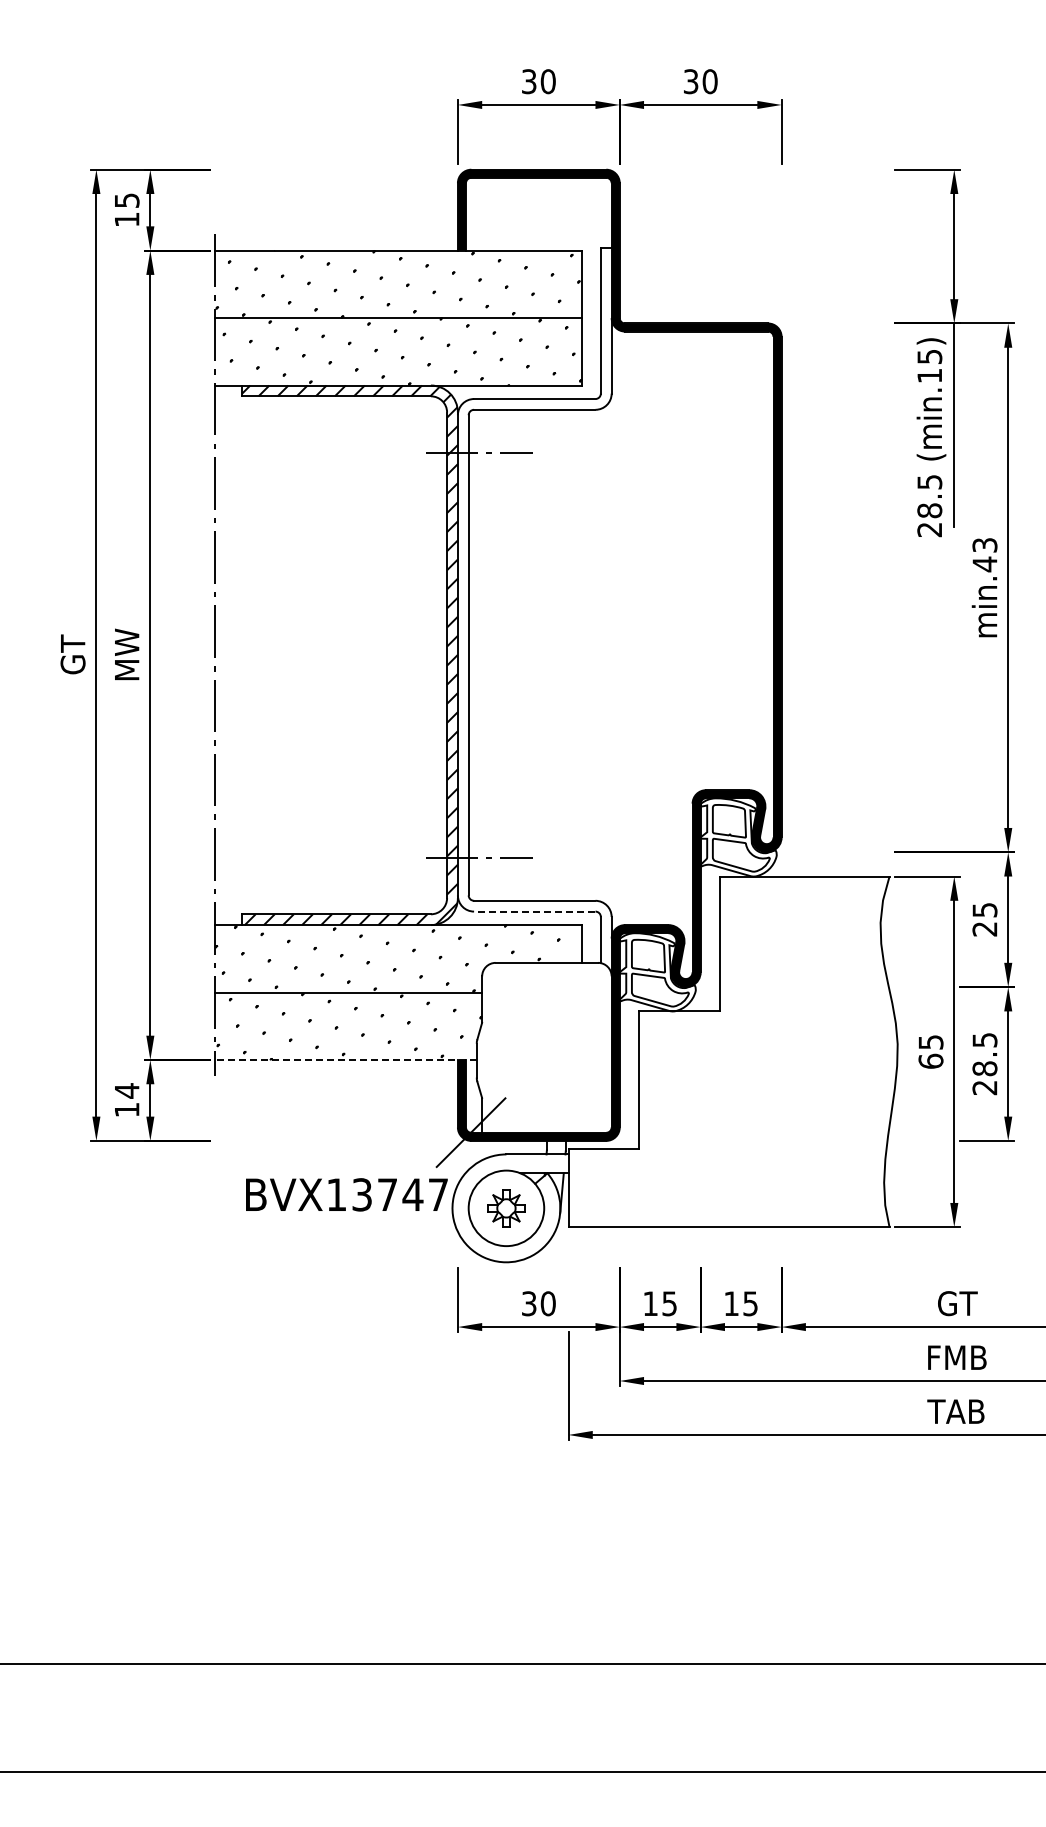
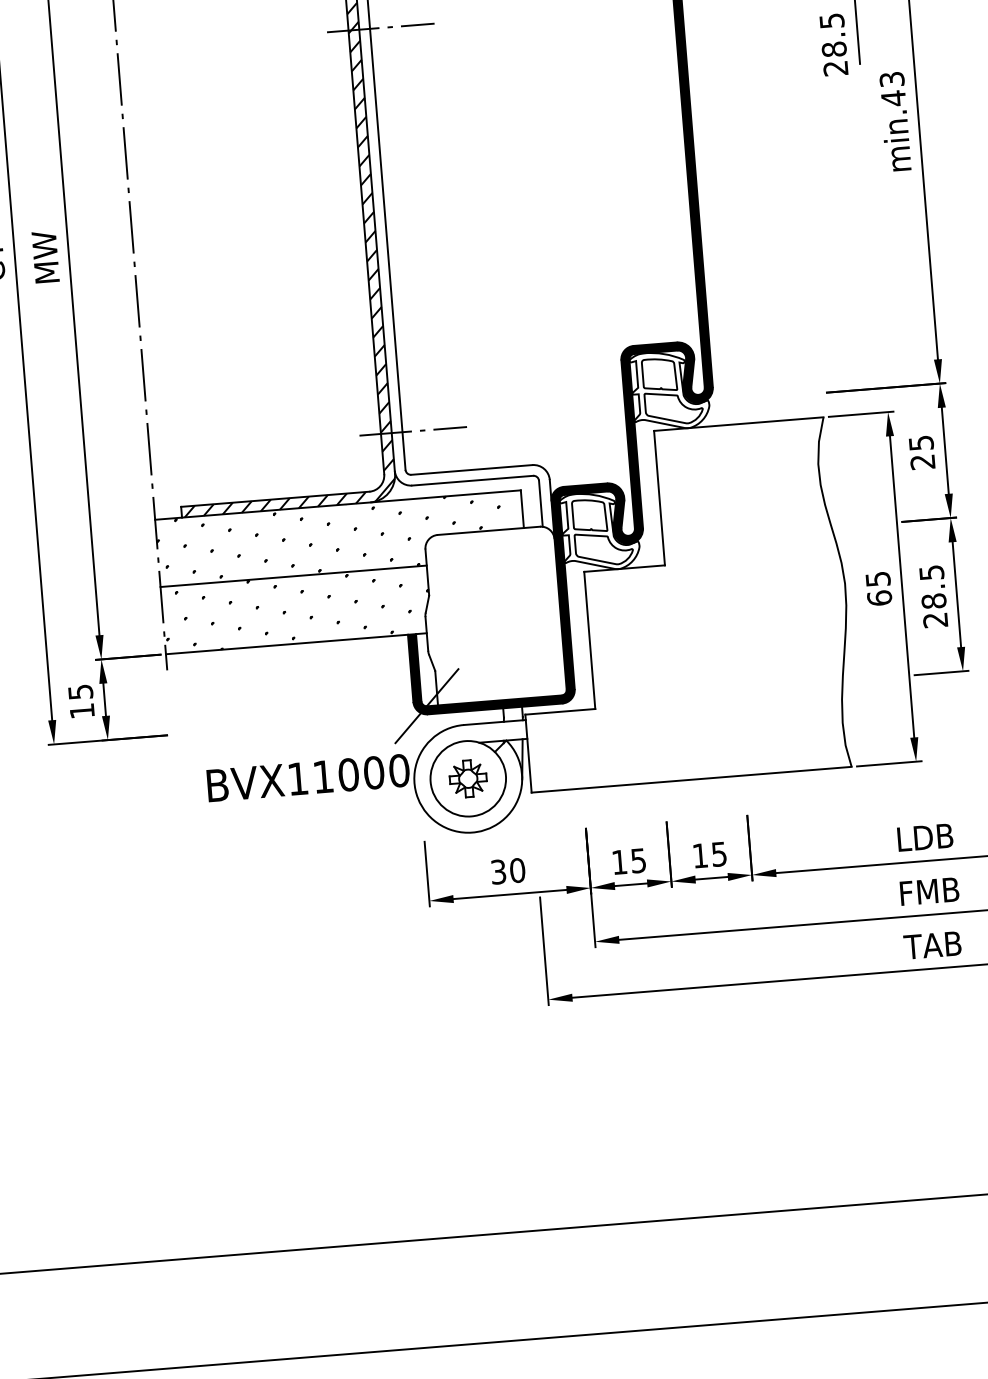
line: (534, 911) -> (472, 480), dashed -> solid
line: (345, 1059) -> (295, 643), dashed -> solid
text: (127, 1090) -> (81, 691), 14 -> 15
text: (400, 1194) -> (361, 773), BVX13747 -> BVX11000
text: (956, 1303) -> (924, 837), GT -> LDB

